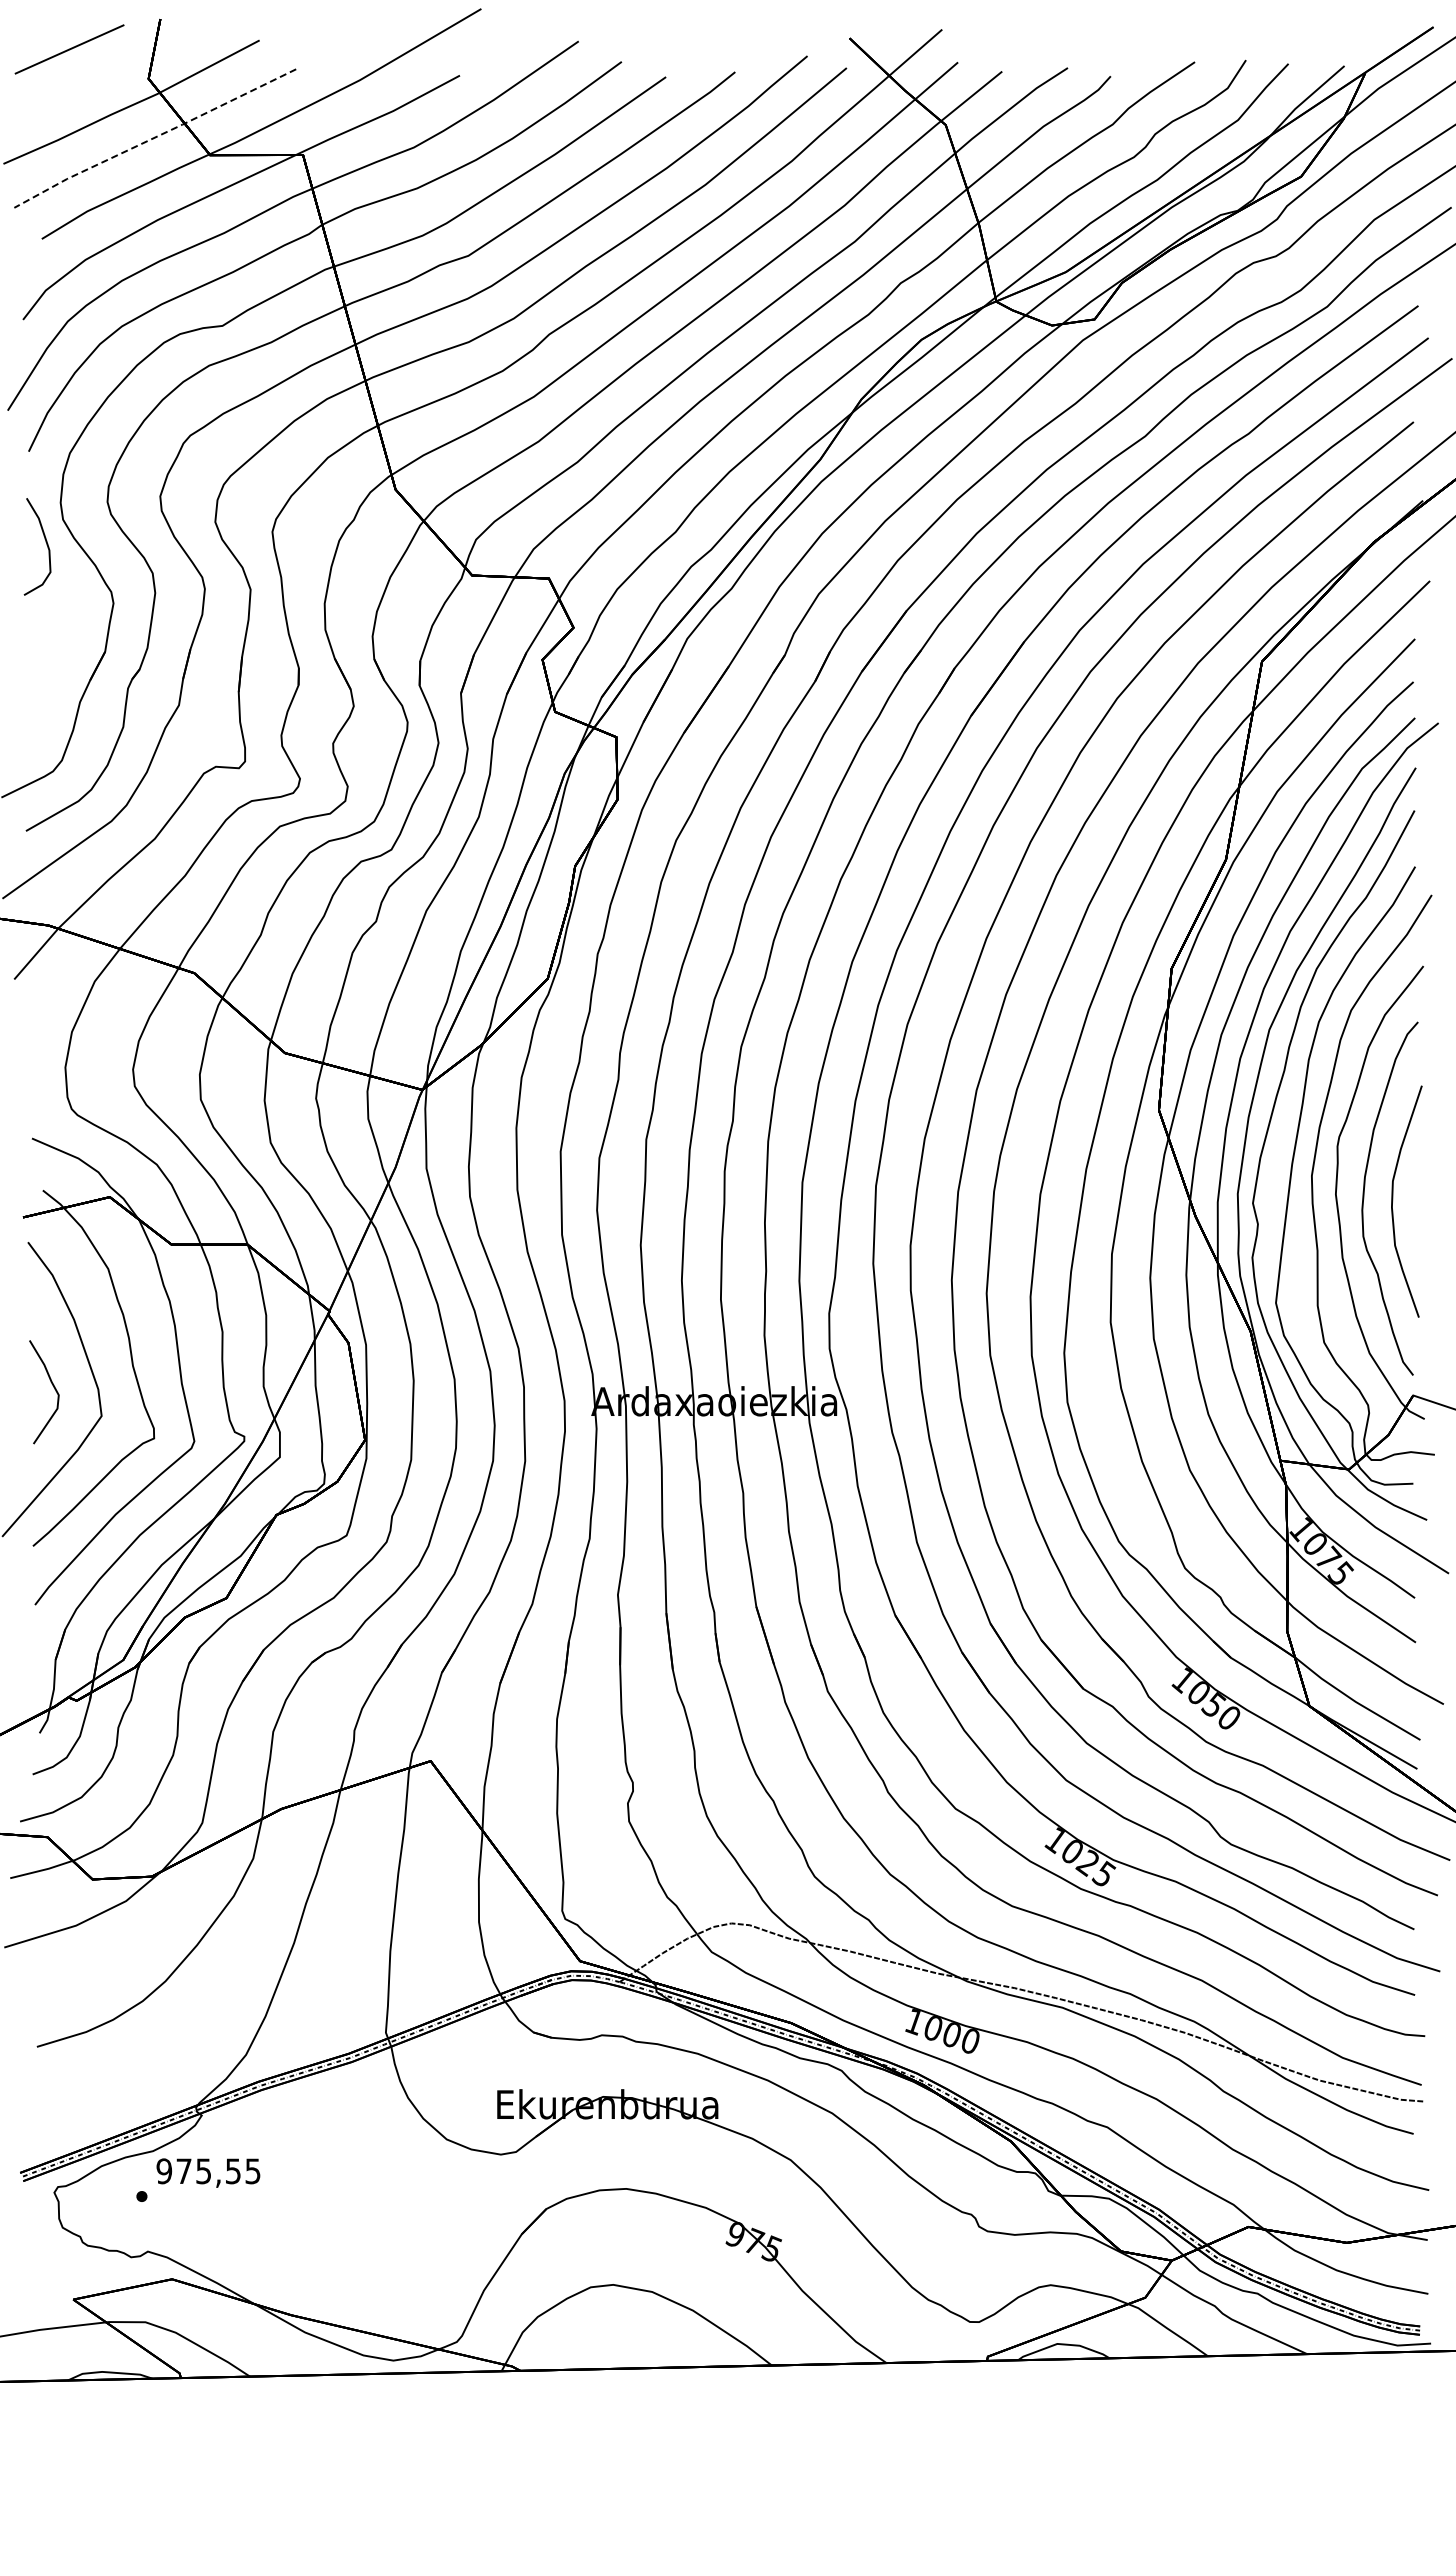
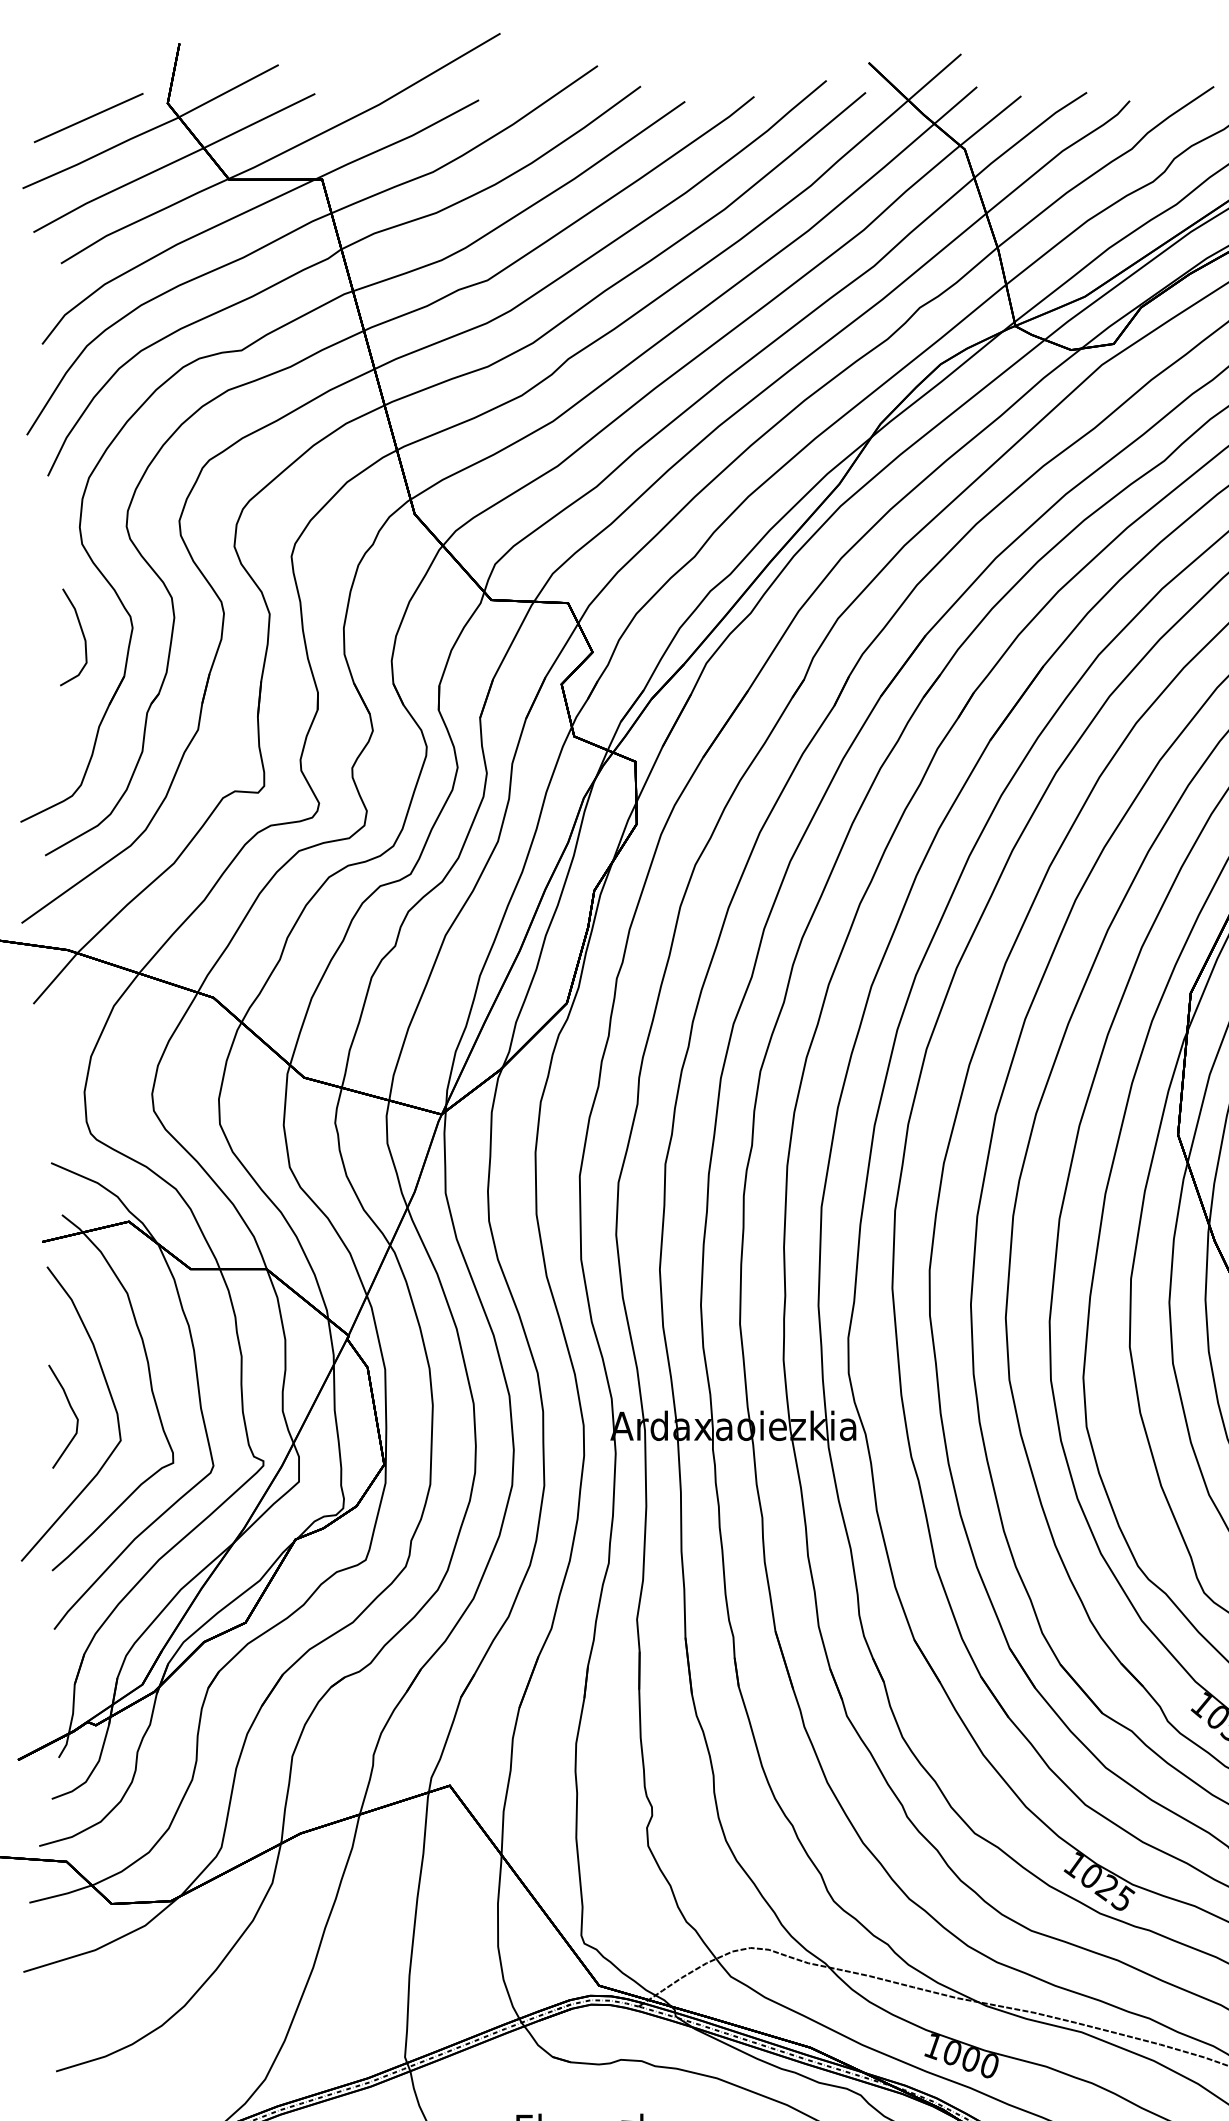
line: (69, 49) -> (88, 118), moved
line: (154, 137) -> (173, 162), dashed -> solid
curve: (45, 542) -> (81, 633), moved

